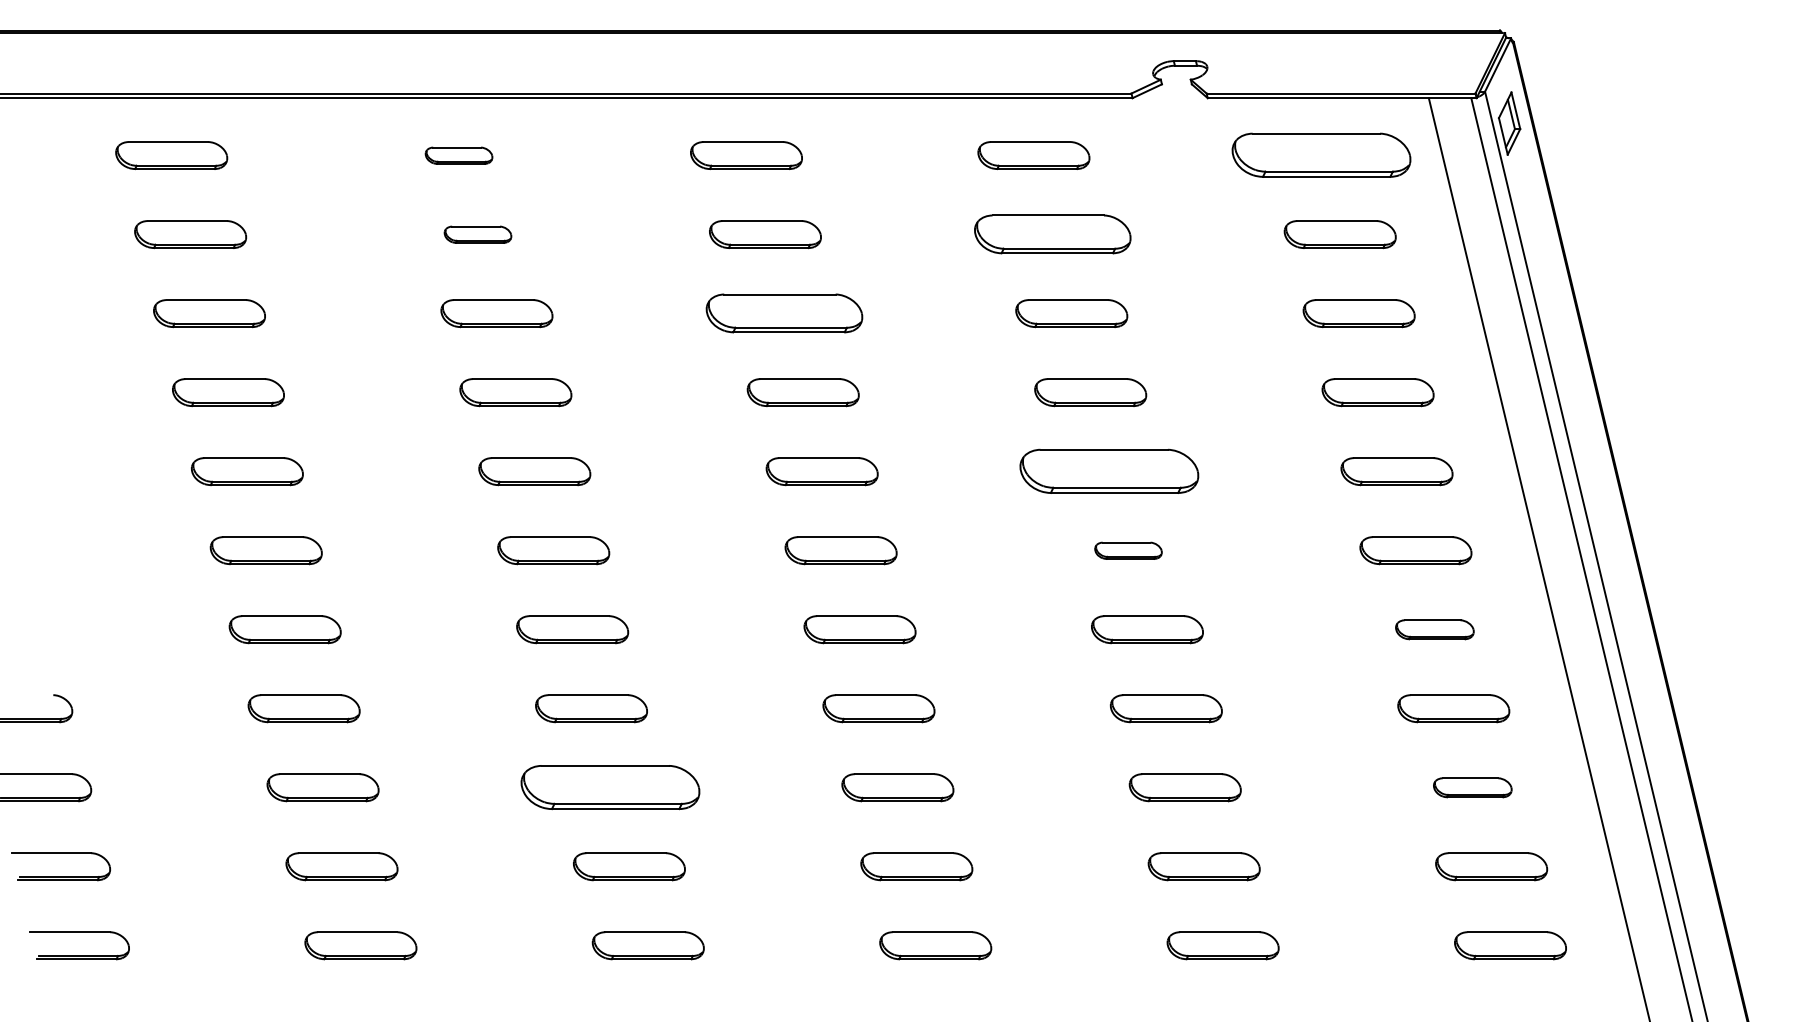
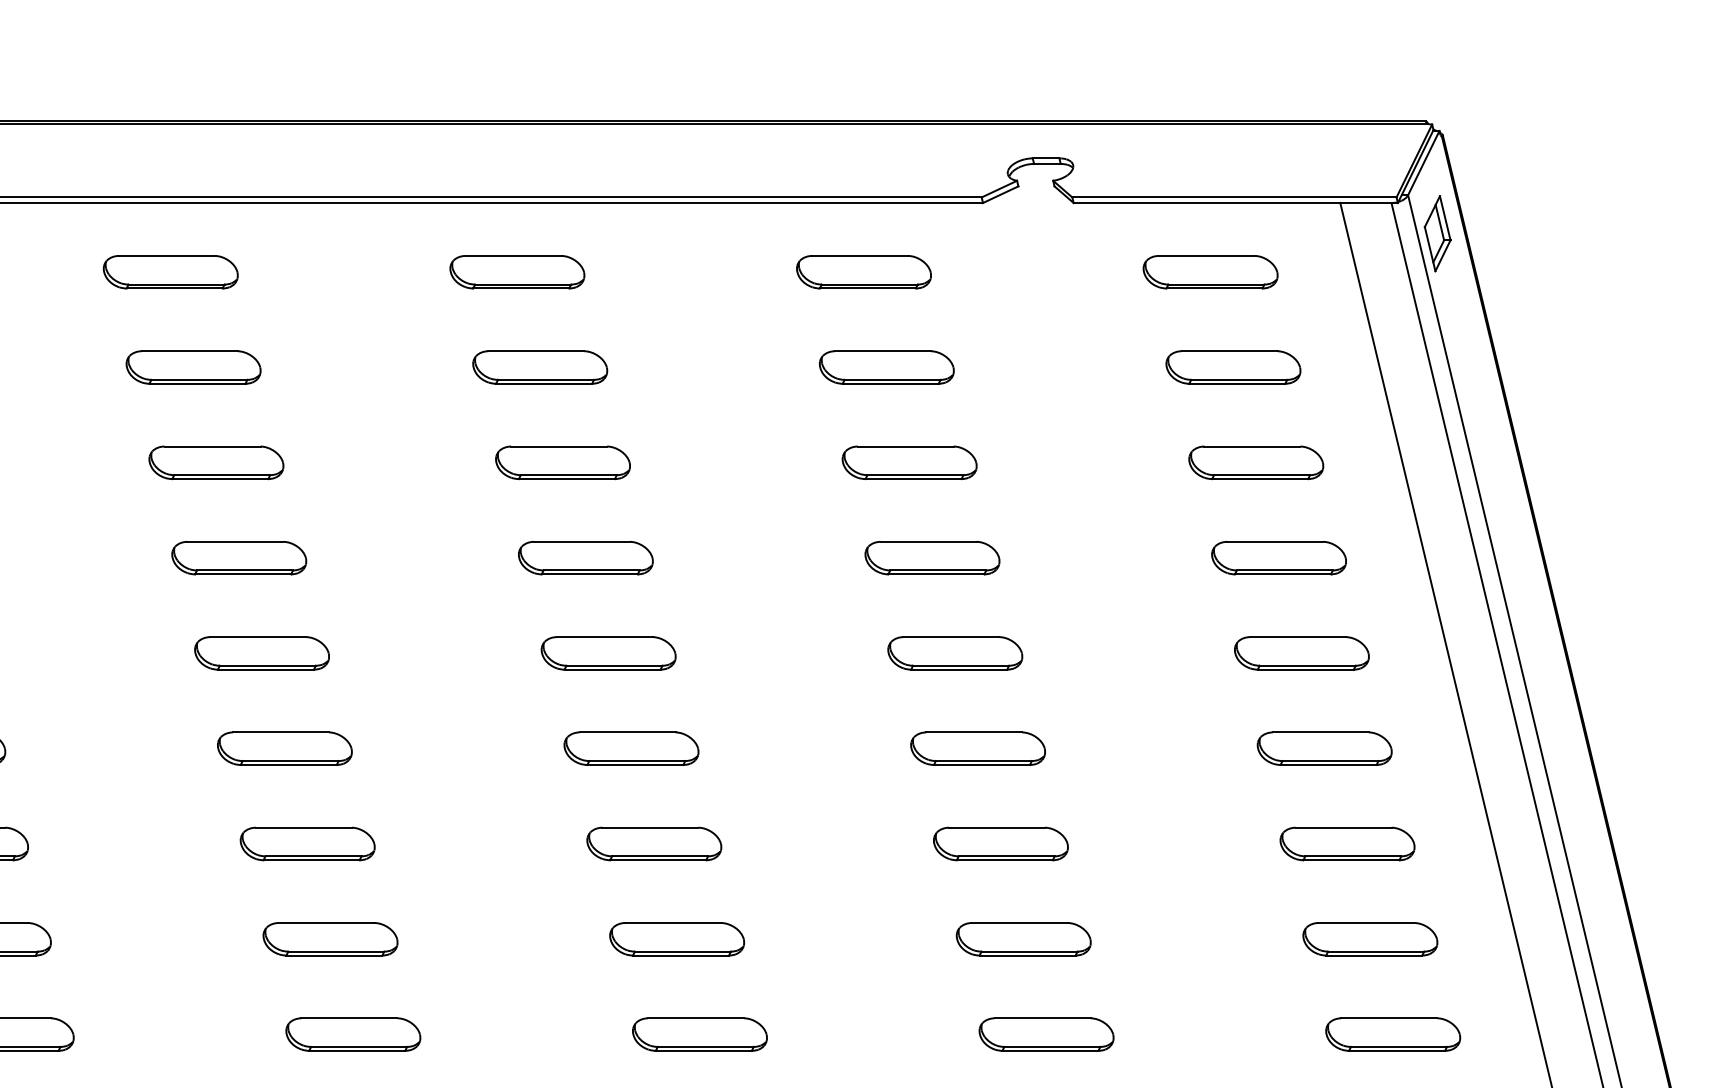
part: (458, 155) -> (170, 272), size x1.67
part: (1320, 155) -> (1209, 272), size x0.62
part: (477, 234) -> (192, 367), size x1.67
part: (1052, 234) -> (886, 367), size x0.71
part: (783, 313) -> (562, 462), size x0.71
part: (1109, 471) -> (955, 653), size x0.62
part: (1128, 550) -> (978, 748), size x1.67
part: (1434, 629) -> (1347, 843), size x1.43
part: (610, 787) -> (353, 1034), size x0.62
part: (1472, 787) -> (1392, 1034), size x1.43

